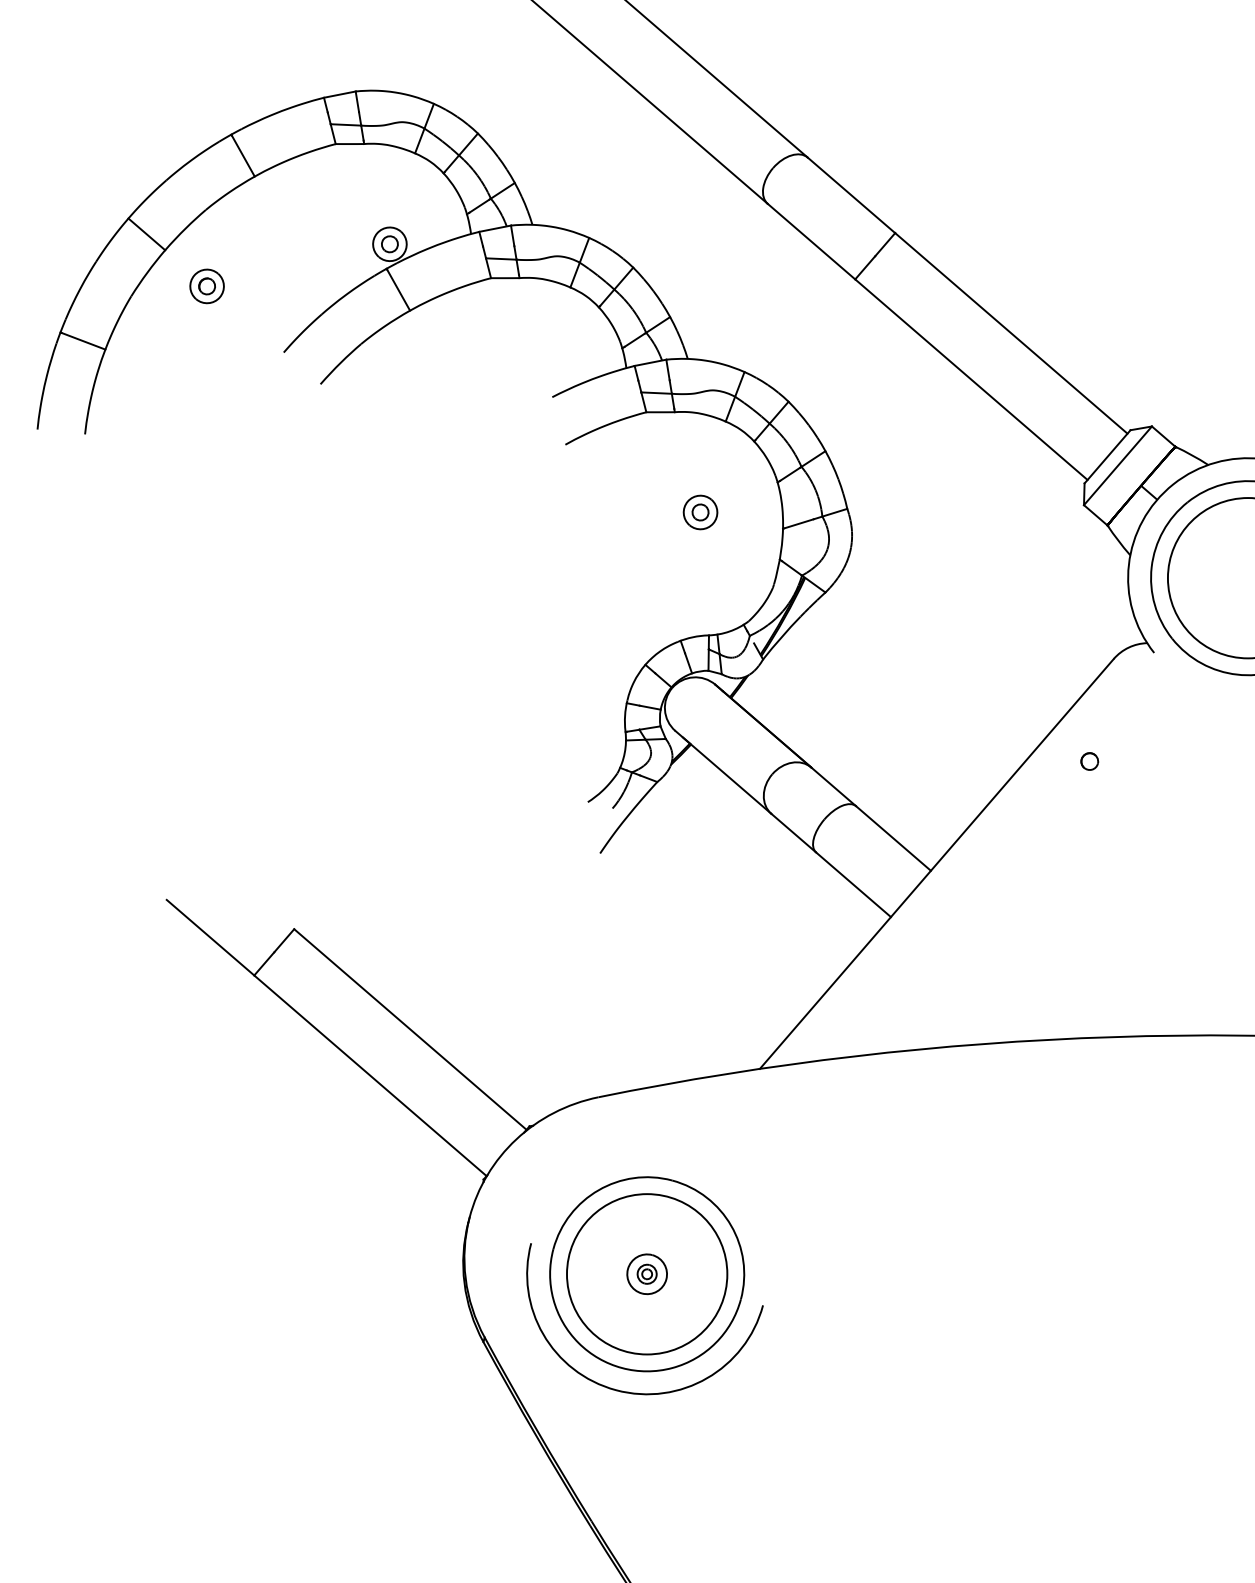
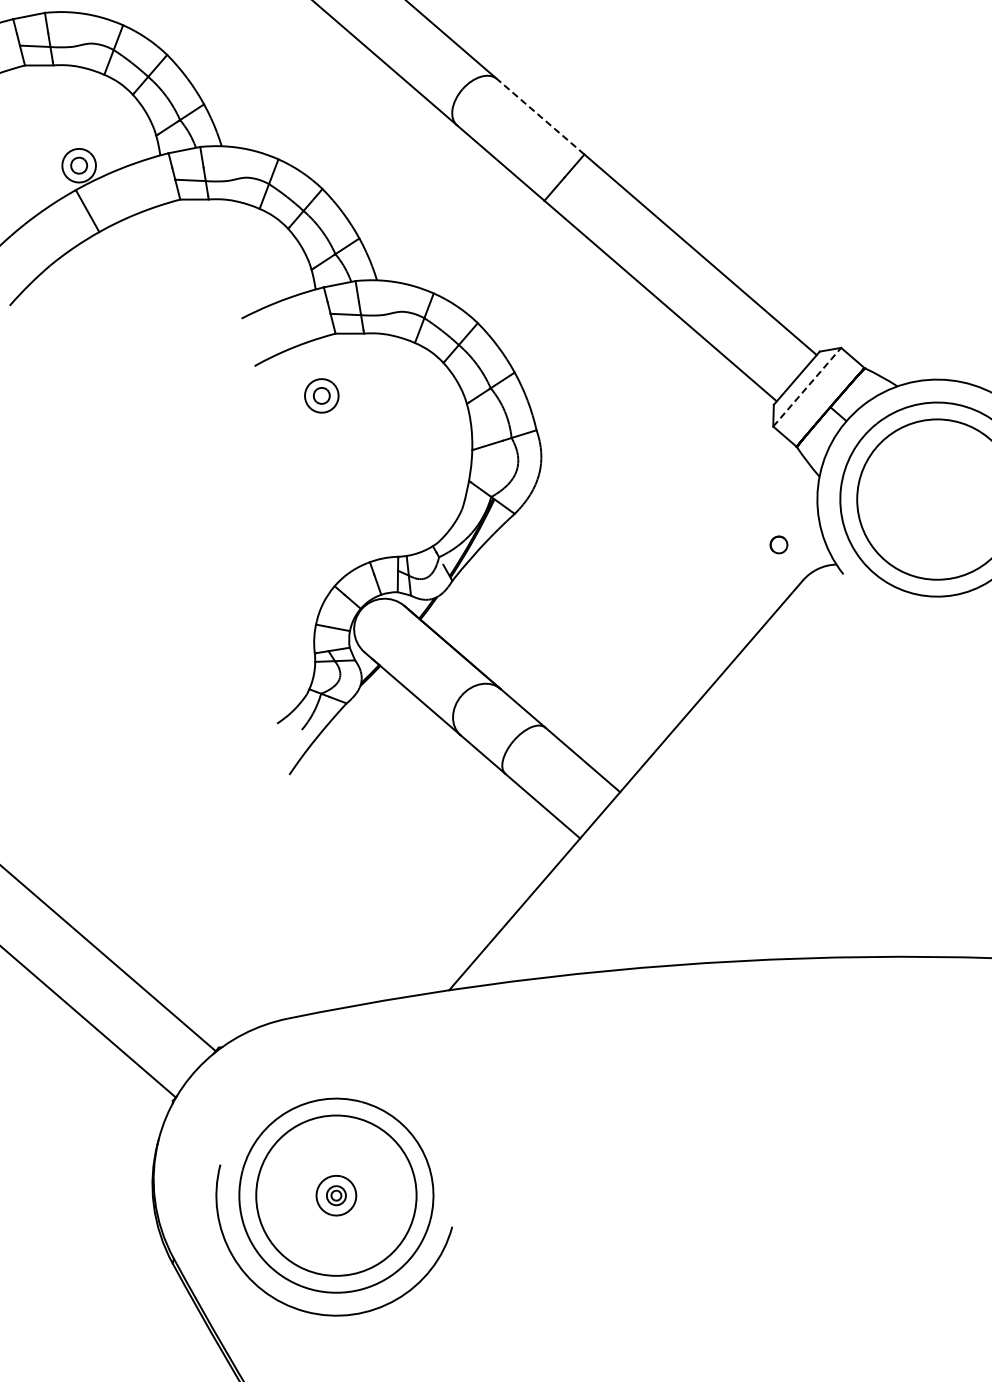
line: (851, 195) -> (540, 116), solid -> dashed
line: (1117, 465) -> (806, 386), solid -> dashed
part: (700, 512) -> (321, 395), moved
part: (1089, 761) -> (778, 544), moved

